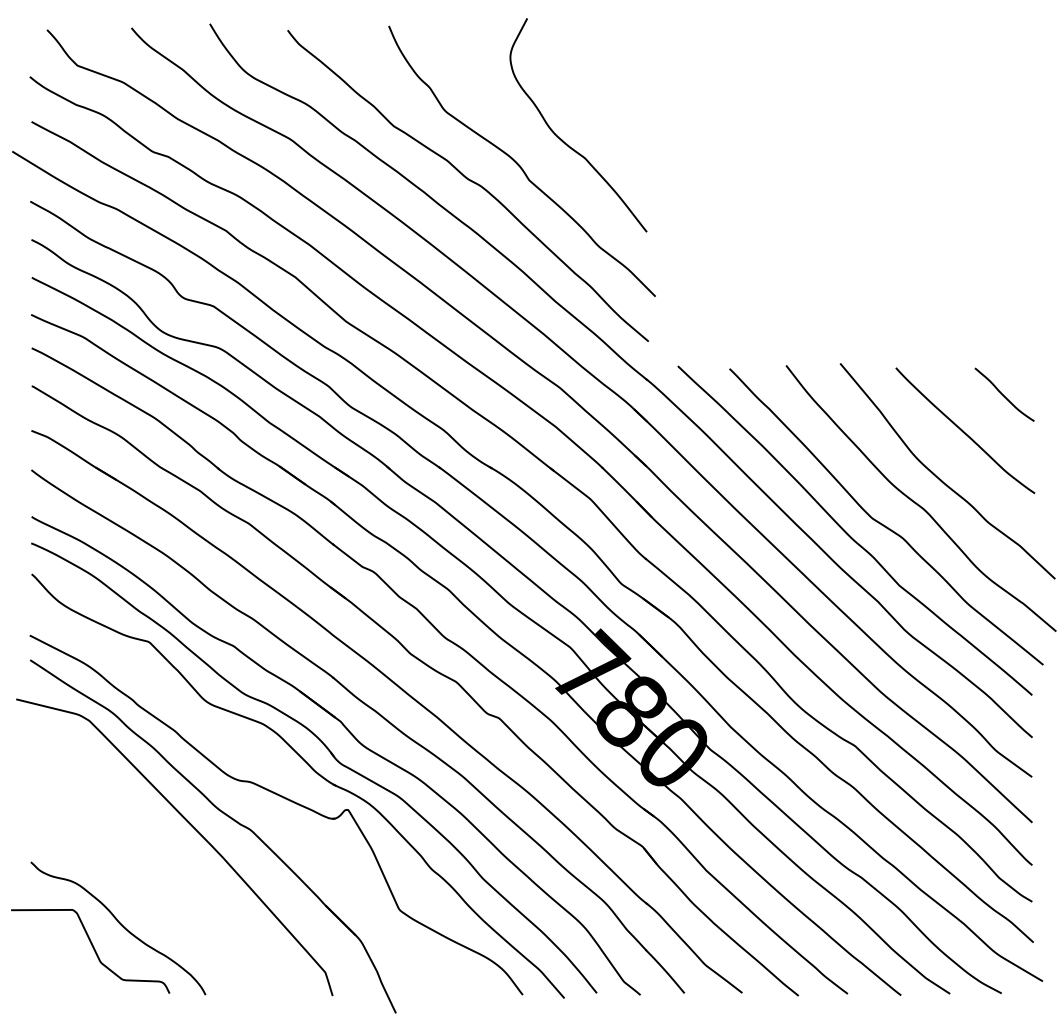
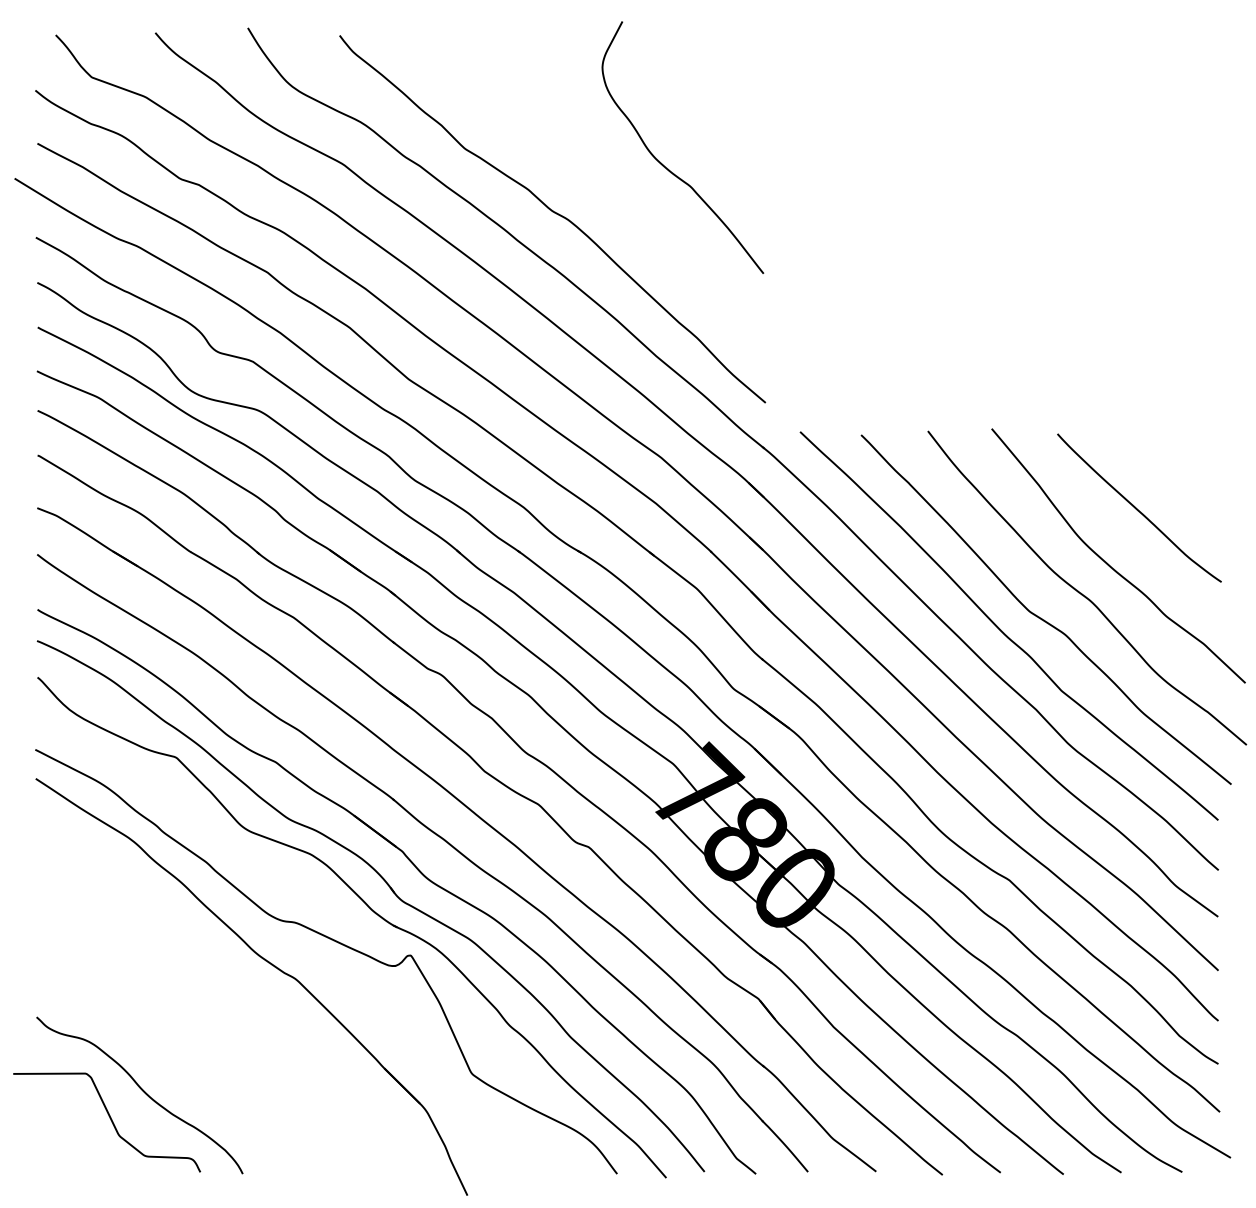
curve: (518, 163) -> (612, 192), removed
curve: (1003, 394) -> (1184, 465), removed
curve: (193, 828) -> (228, 977), removed

